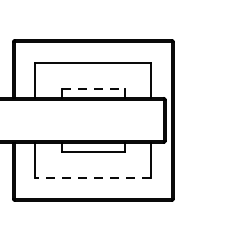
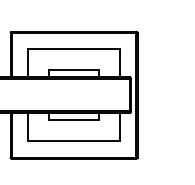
line: (93, 89) -> (74, 70), dashed -> solid
line: (93, 178) -> (74, 141), dashed -> solid

